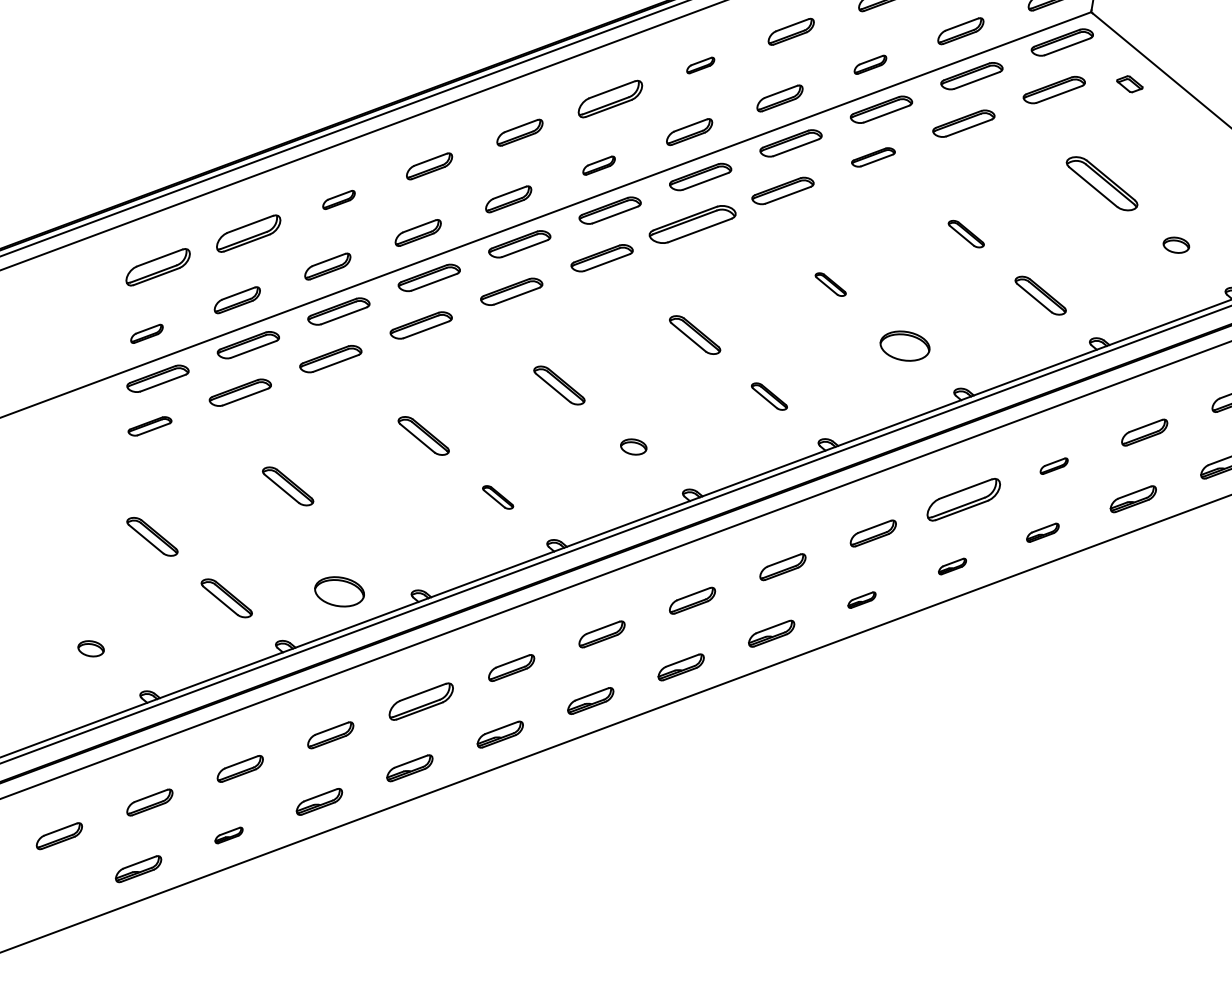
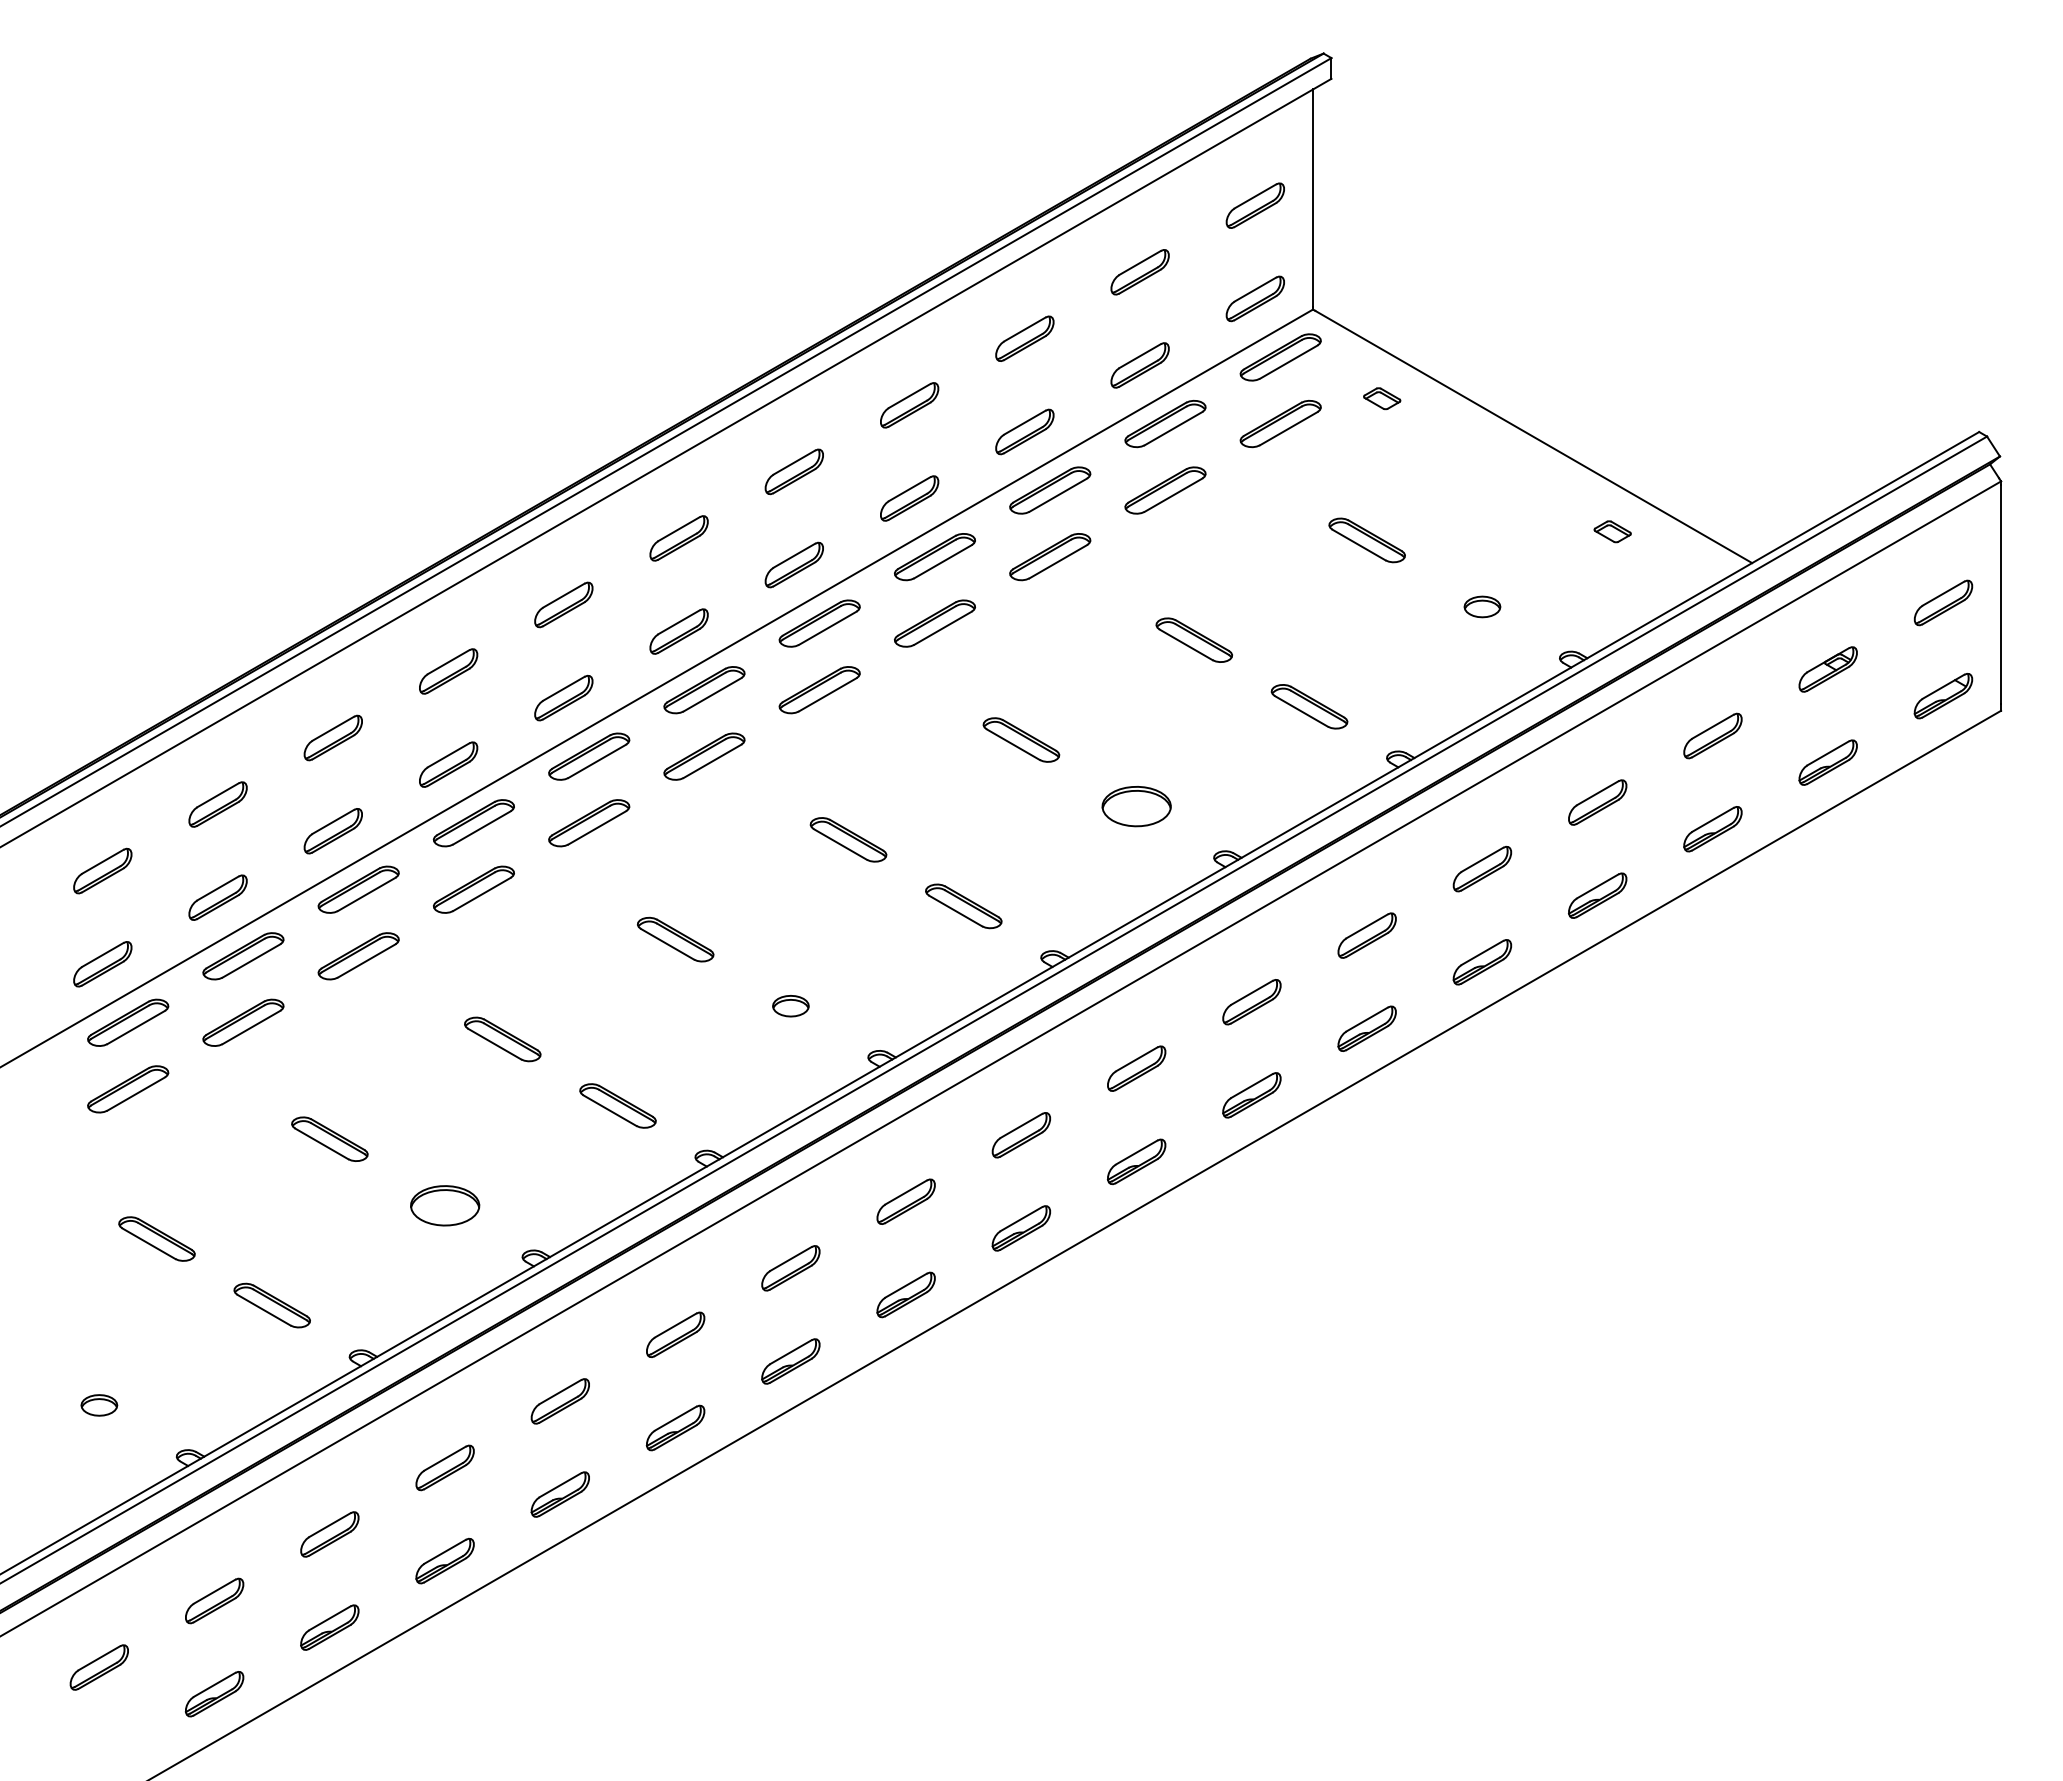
part: (870, 64) -> (1024, 431), size x1.43
part: (700, 65) -> (793, 471), size x1.67
part: (609, 99) -> (678, 538), size x0.71
part: (873, 157) -> (1050, 557), size x1.43
part: (598, 165) -> (678, 631), size x1.43
part: (1101, 183) -> (1366, 540), size x0.71
part: (338, 199) -> (332, 737), size x1.43
part: (692, 224) -> (819, 690), size x0.71
part: (248, 233) -> (217, 804), size x0.71
part: (965, 233) -> (1193, 639), size x1.43
part: (158, 266) -> (102, 870), size x0.71
part: (830, 284) -> (1021, 739), size x1.67
part: (146, 333) -> (102, 964), size x1.43
part: (769, 396) -> (963, 906), size x1.43
part: (150, 426) -> (128, 1089), size x1.43
part: (1053, 466) -> (1366, 935), size x1.67
part: (497, 497) -> (617, 1105), size x1.67
part: (963, 500) -> (1251, 1002), size x0.62
part: (1042, 532) -> (1366, 1028), size x1.43
part: (952, 566) -> (1251, 1095), size x1.67
part: (339, 591) -> (445, 1205), moved
part: (862, 599) -> (1136, 1161), size x1.67
part: (420, 701) -> (559, 1401), size x0.71
part: (228, 835) -> (329, 1627), size x1.67

